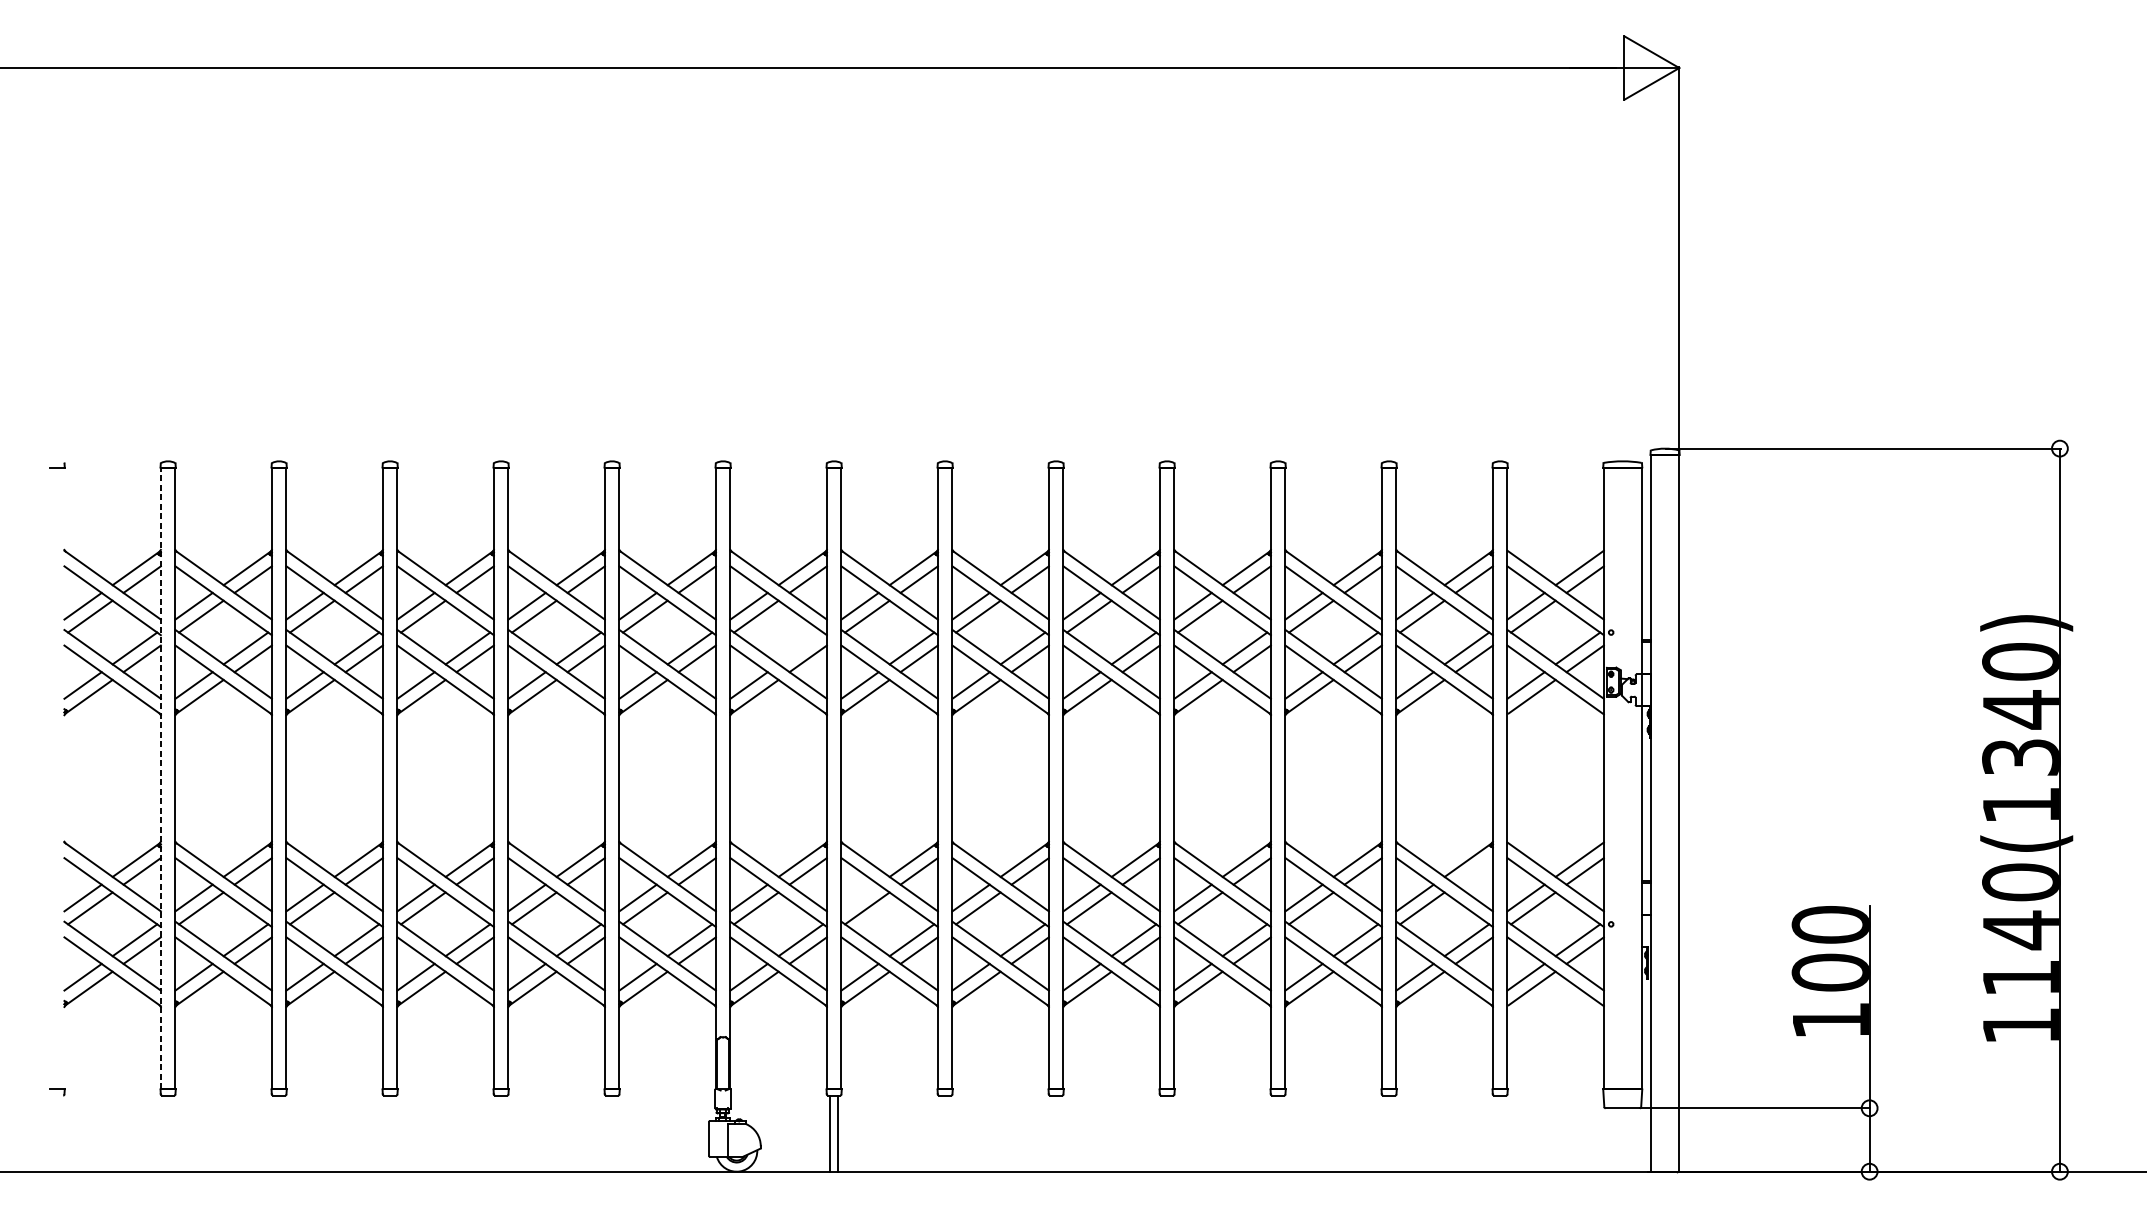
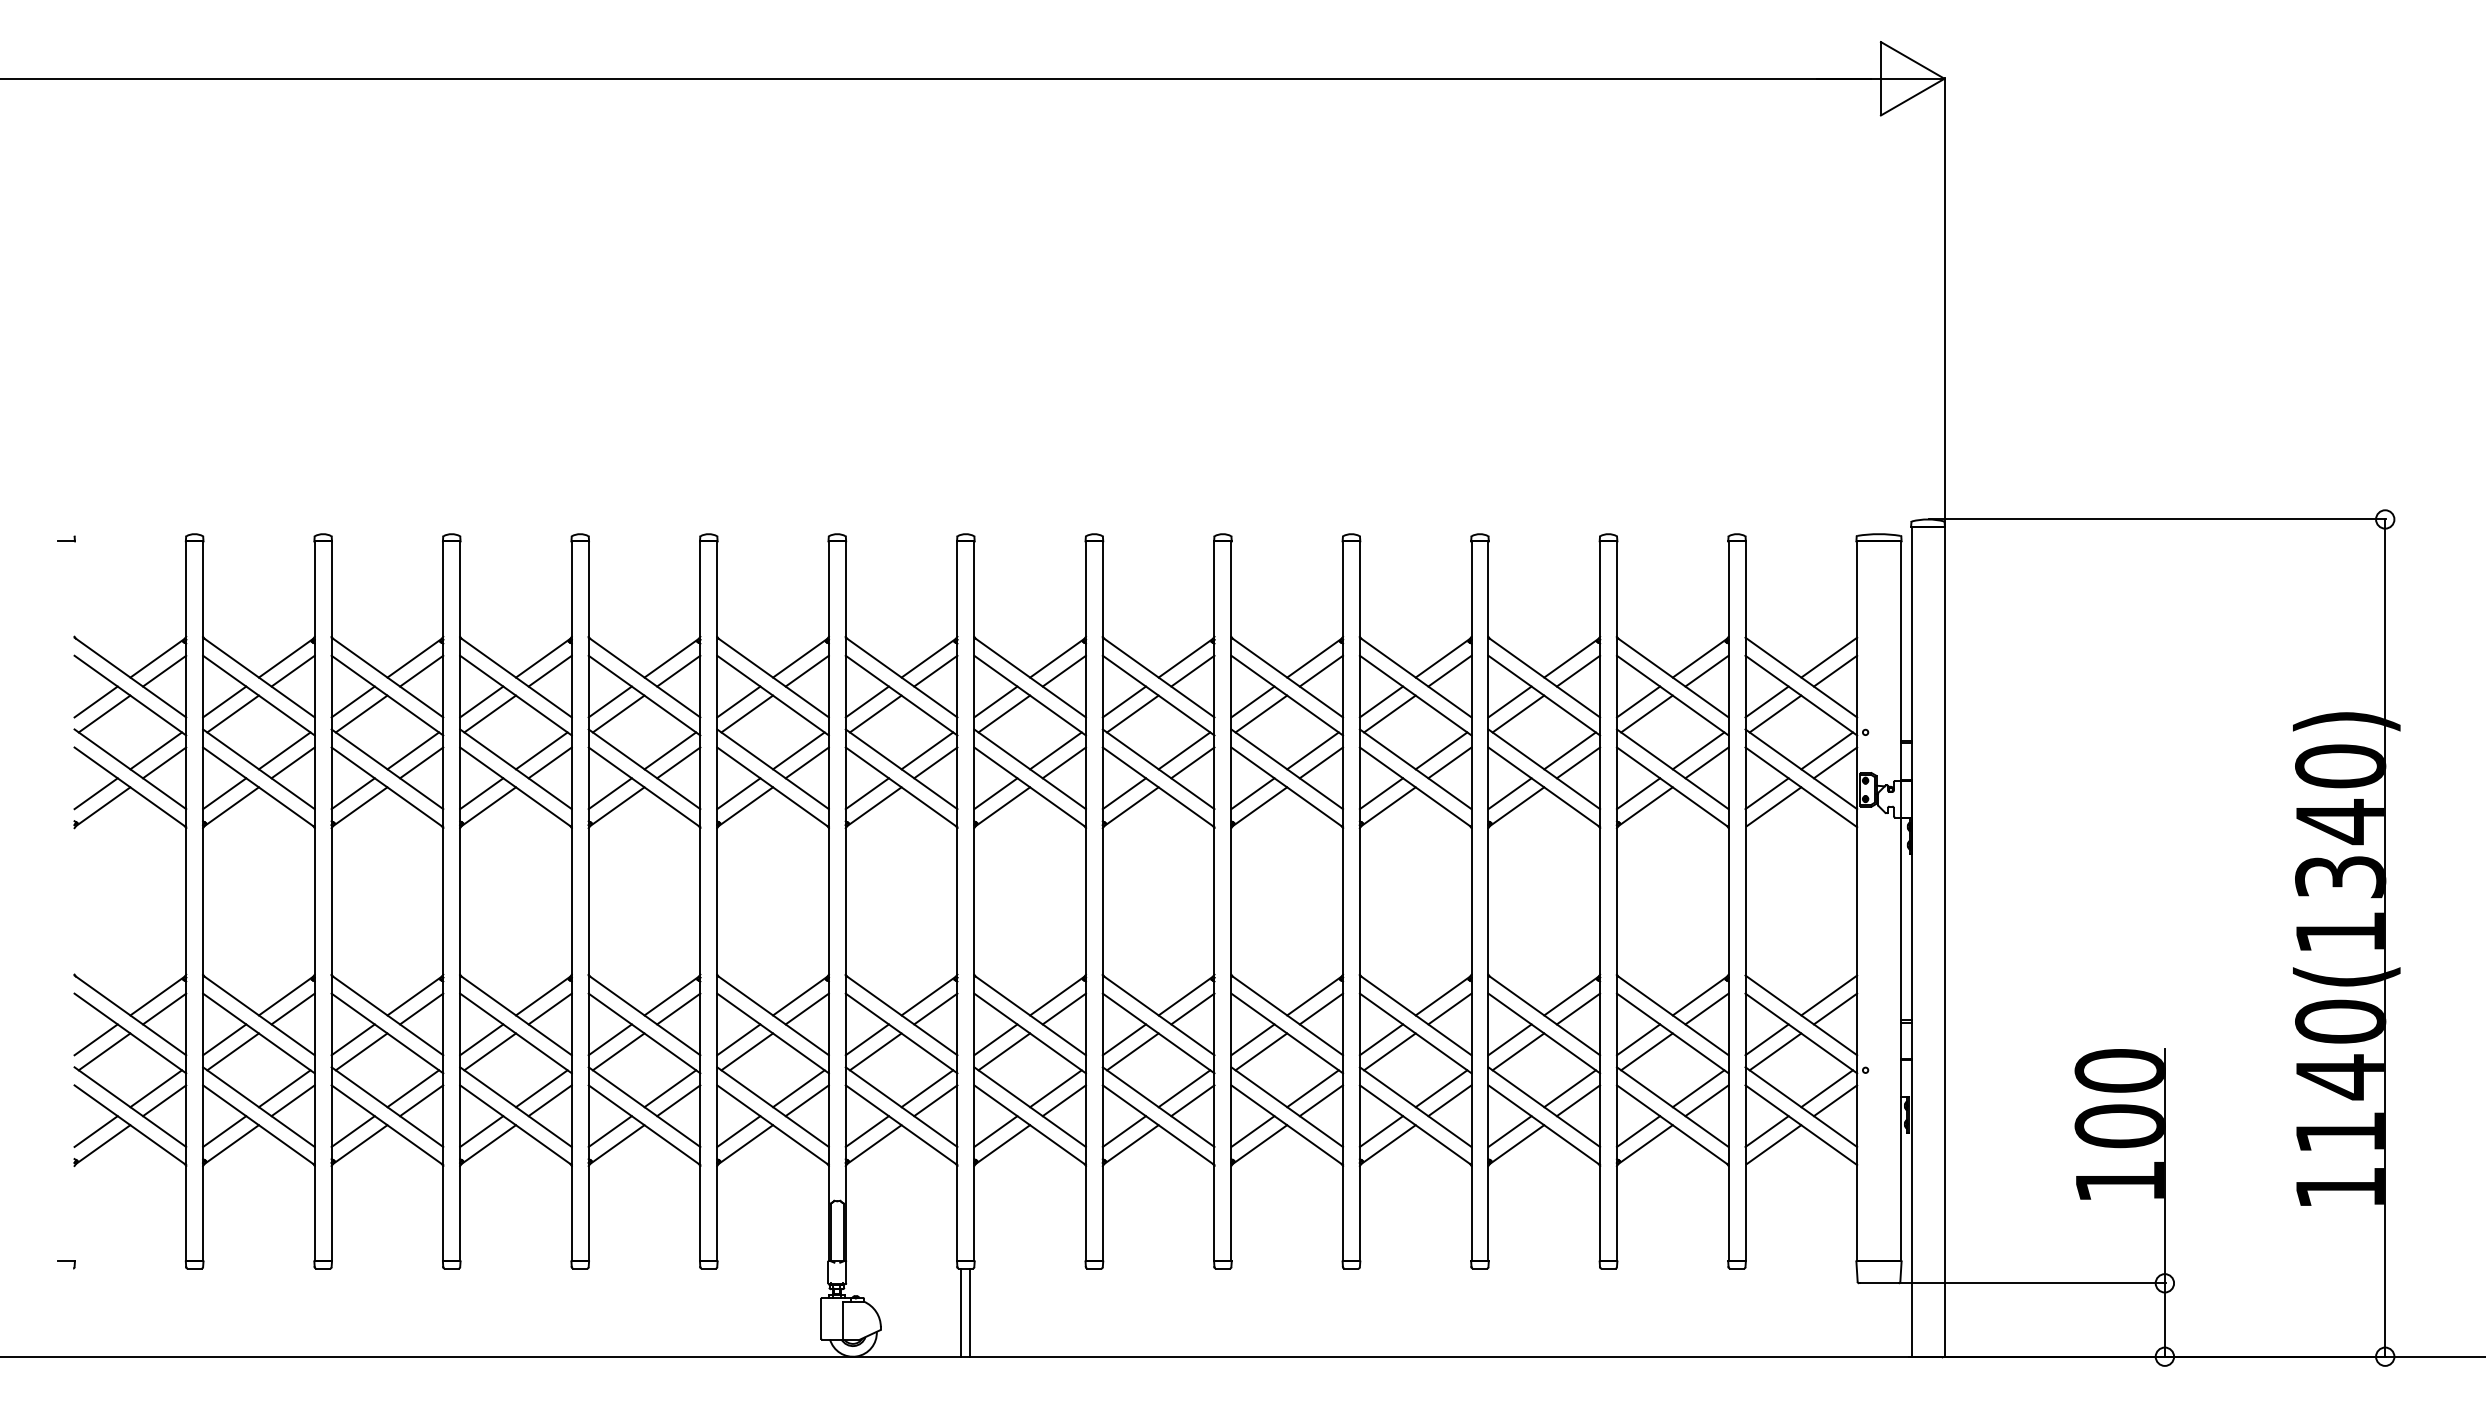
line: (801, 648) -> (927, 750), added
line: (161, 778) -> (186, 901), dashed -> solid
line: (1473, 870) -> (1706, 1008), added
line: (859, 897) -> (995, 1039), added

